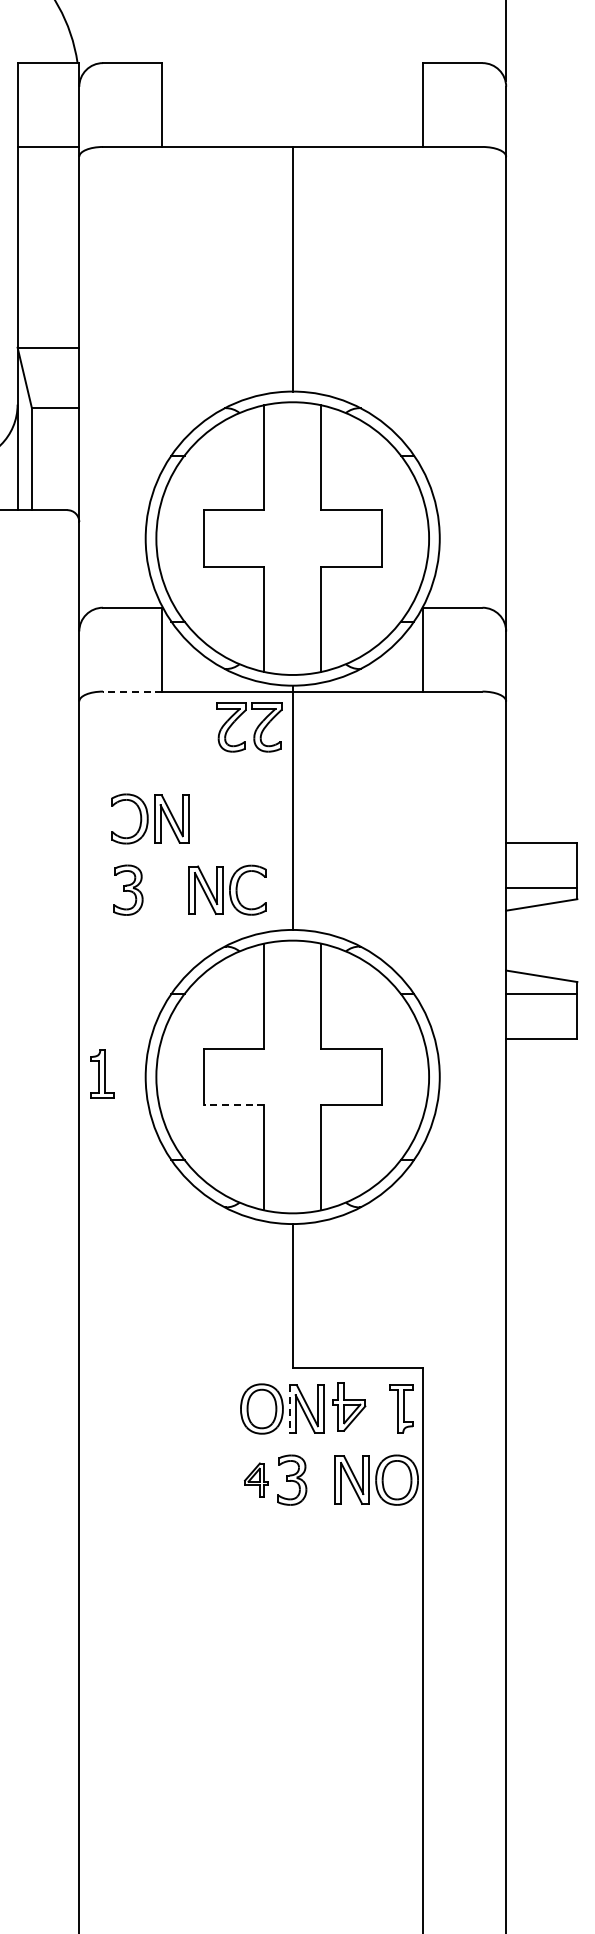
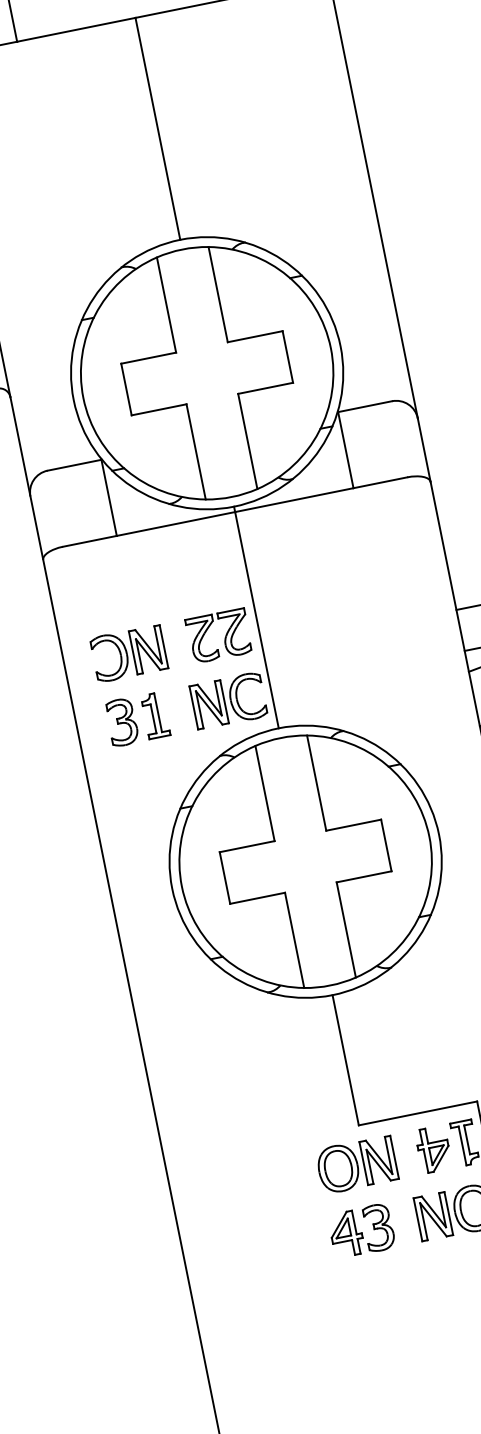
line: (132, 691) -> (89, 541), dashed -> solid
part: (255, 729) -> (225, 636), moved
part: (227, 889) -> (228, 700), moved
part: (102, 1073) -> (155, 714), moved
line: (233, 1105) -> (257, 898), dashed -> solid
part: (349, 1406) -> (434, 1148), moved
line: (289, 1409) -> (363, 1164), dashed -> solid
part: (256, 1479) -> (346, 1233), size x1.43

